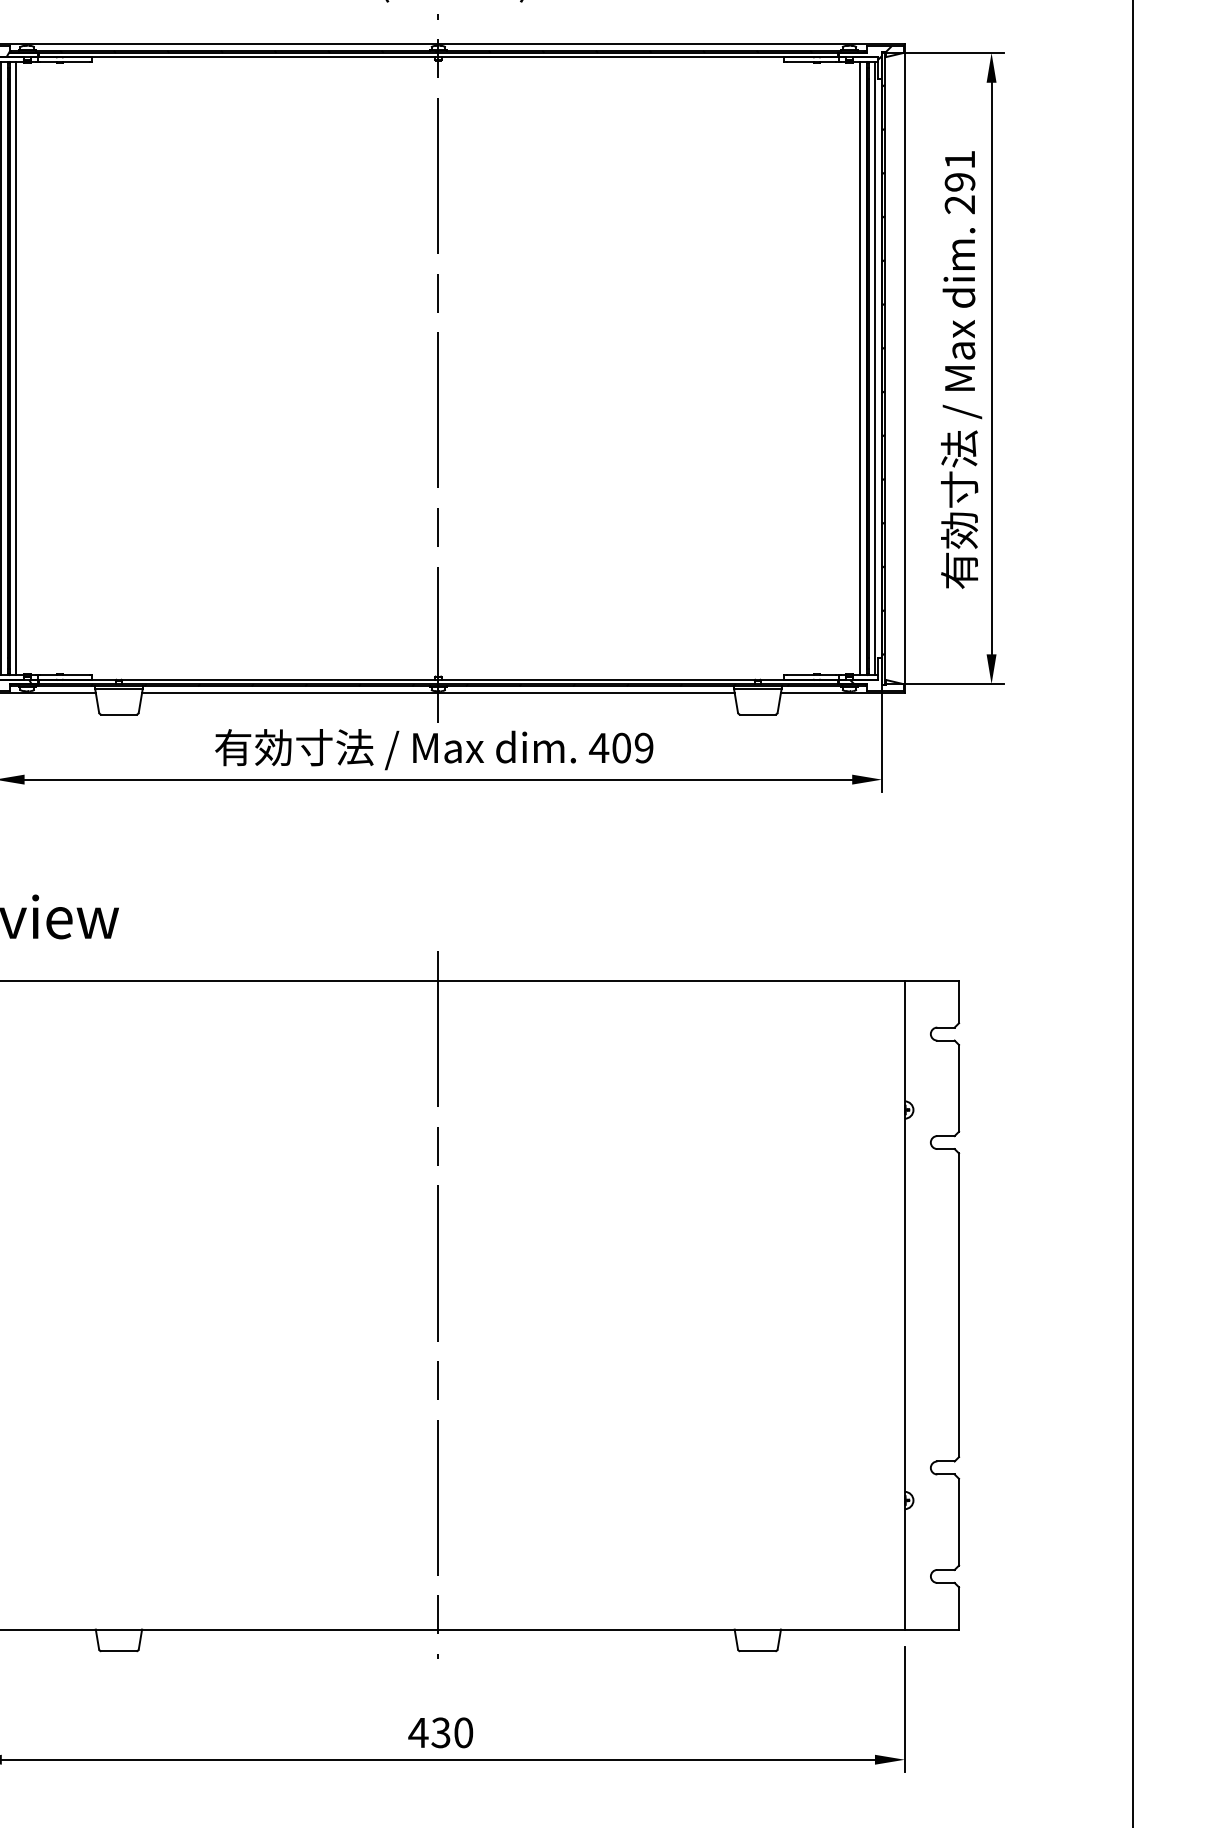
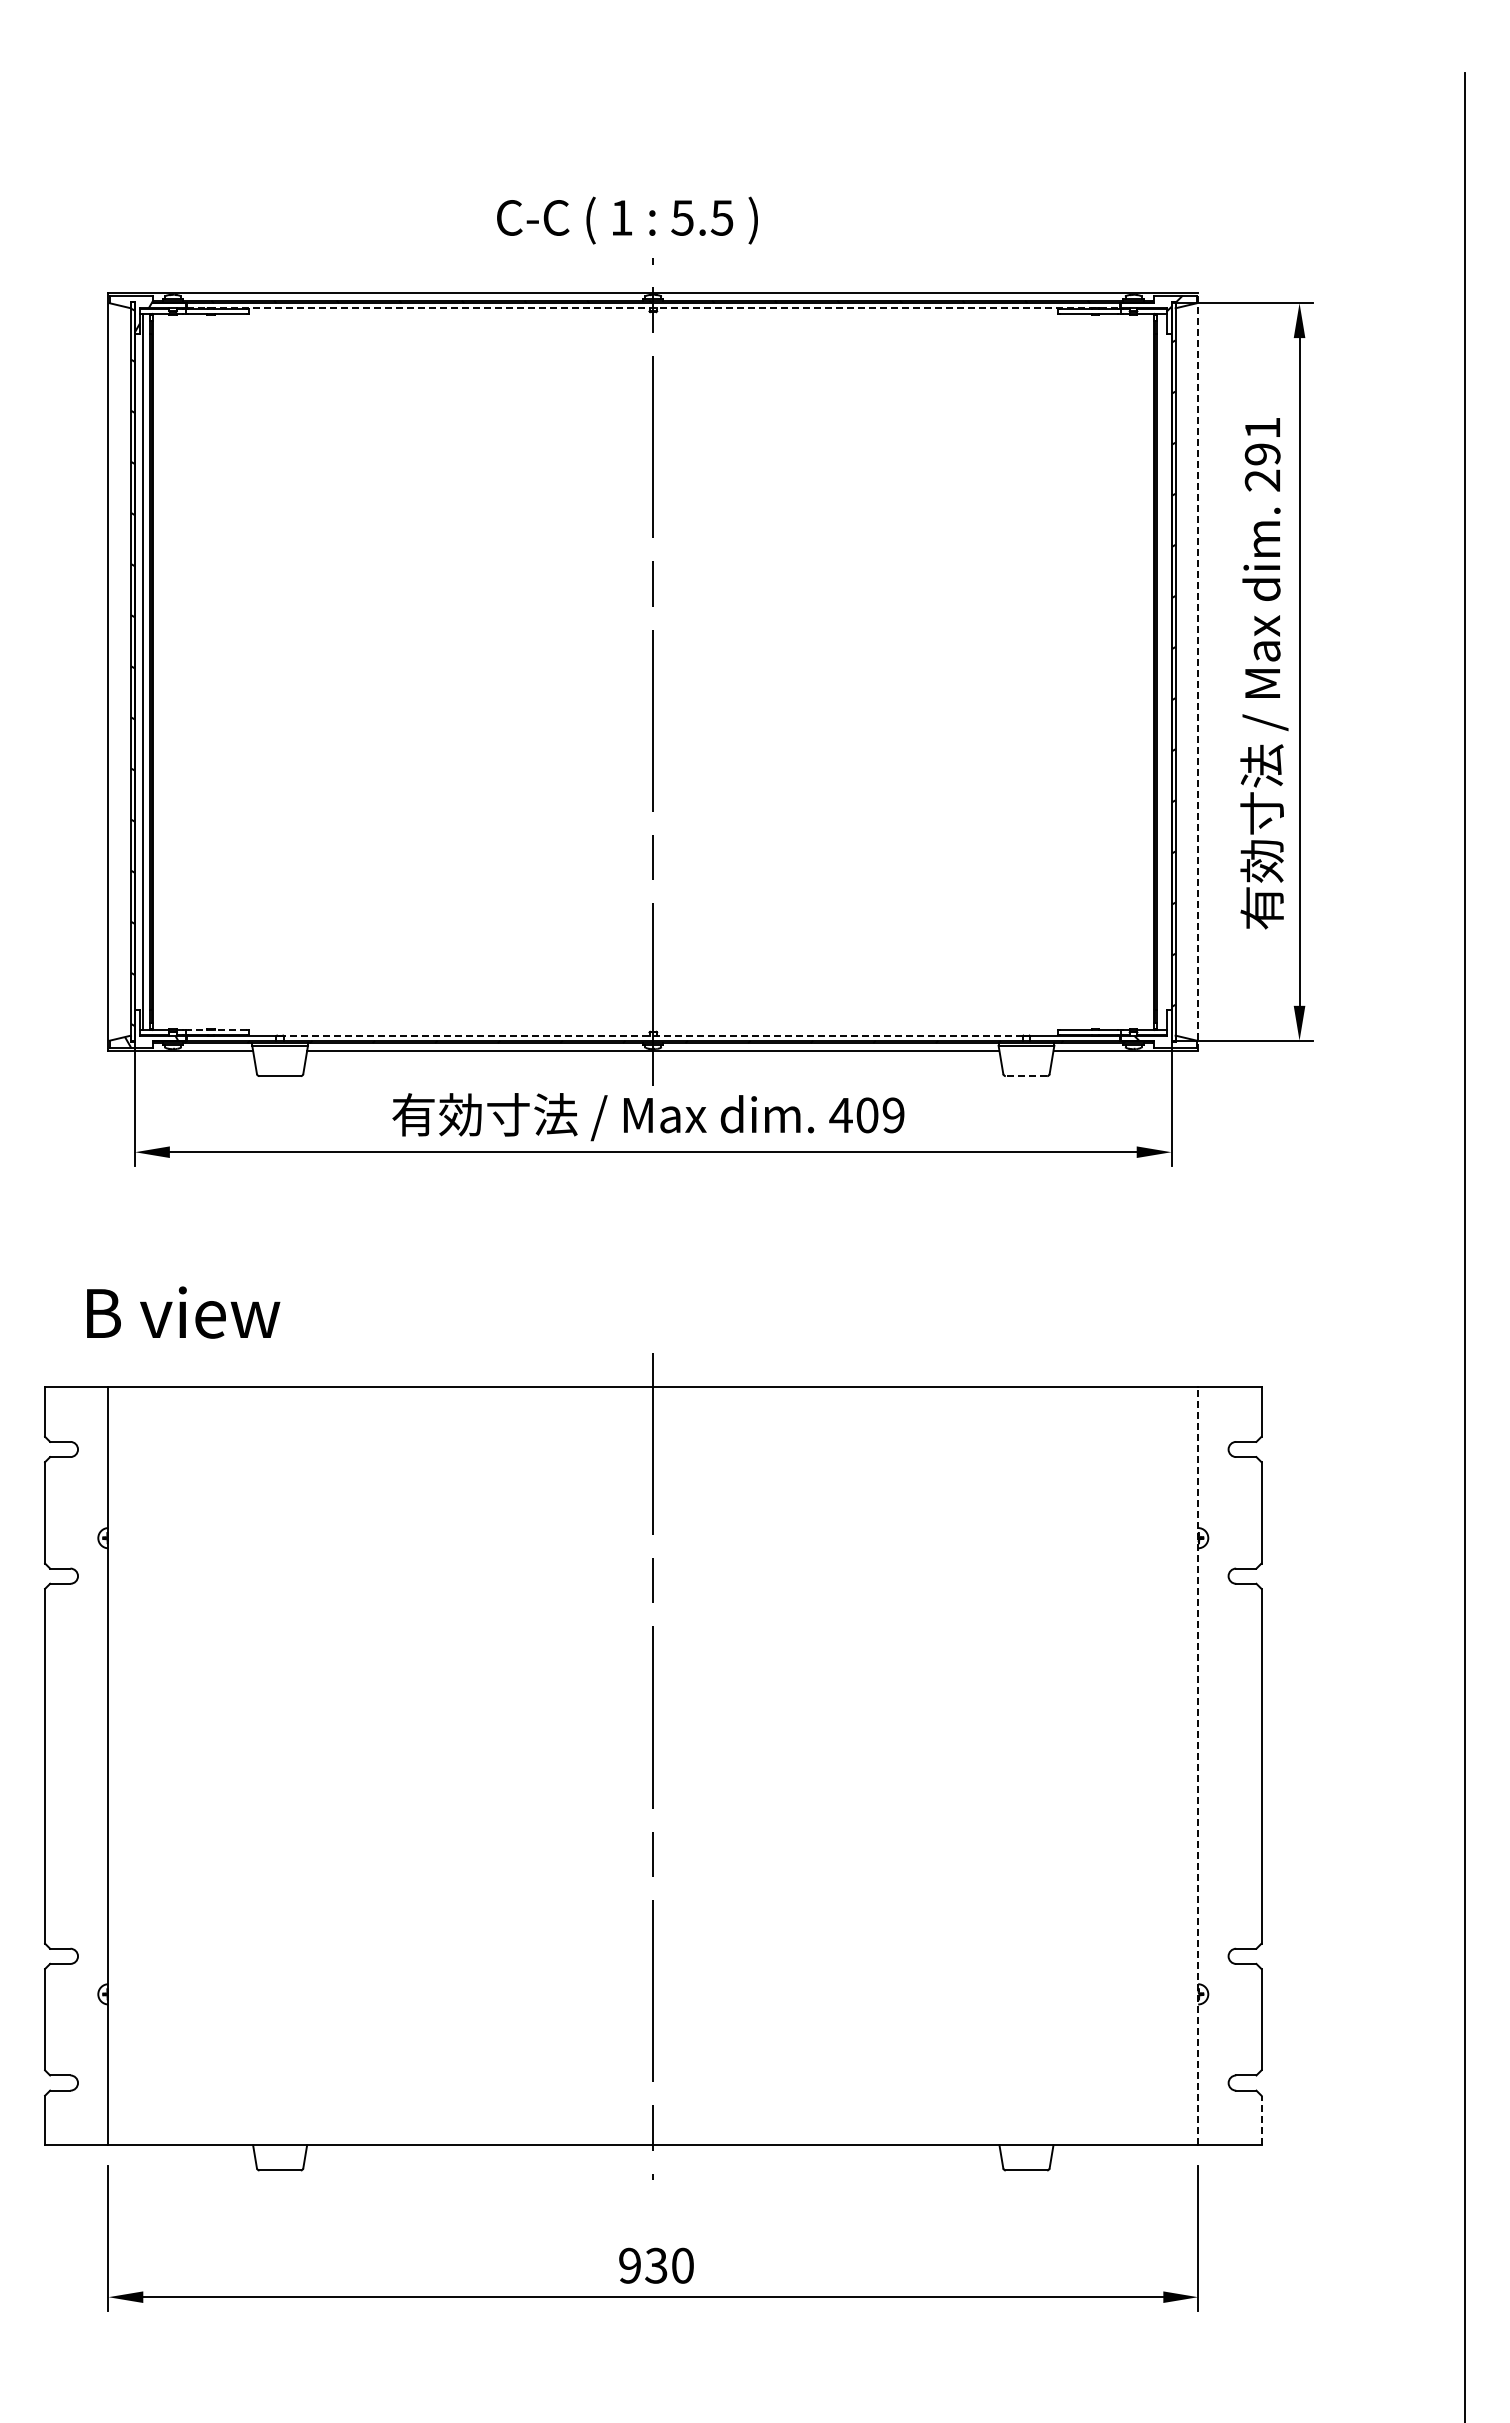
line: (438, 57) -> (653, 308), solid -> dashed
line: (16, 368) -> (160, 671), removed
line: (860, 368) -> (1146, 671), removed
line: (875, 368) -> (1163, 671), removed
line: (905, 368) -> (1198, 671), solid -> dashed
line: (64, 675) -> (216, 1030), solid -> dashed
line: (437, 679) -> (652, 1035), solid -> dashed
line: (757, 714) -> (1026, 1076), solid -> dashed
line: (905, 1305) -> (1198, 1766), solid -> dashed
line: (959, 1608) -> (1261, 2120), solid -> dashed
text: (418, 1732) -> (629, 2265), 430 -> 930

